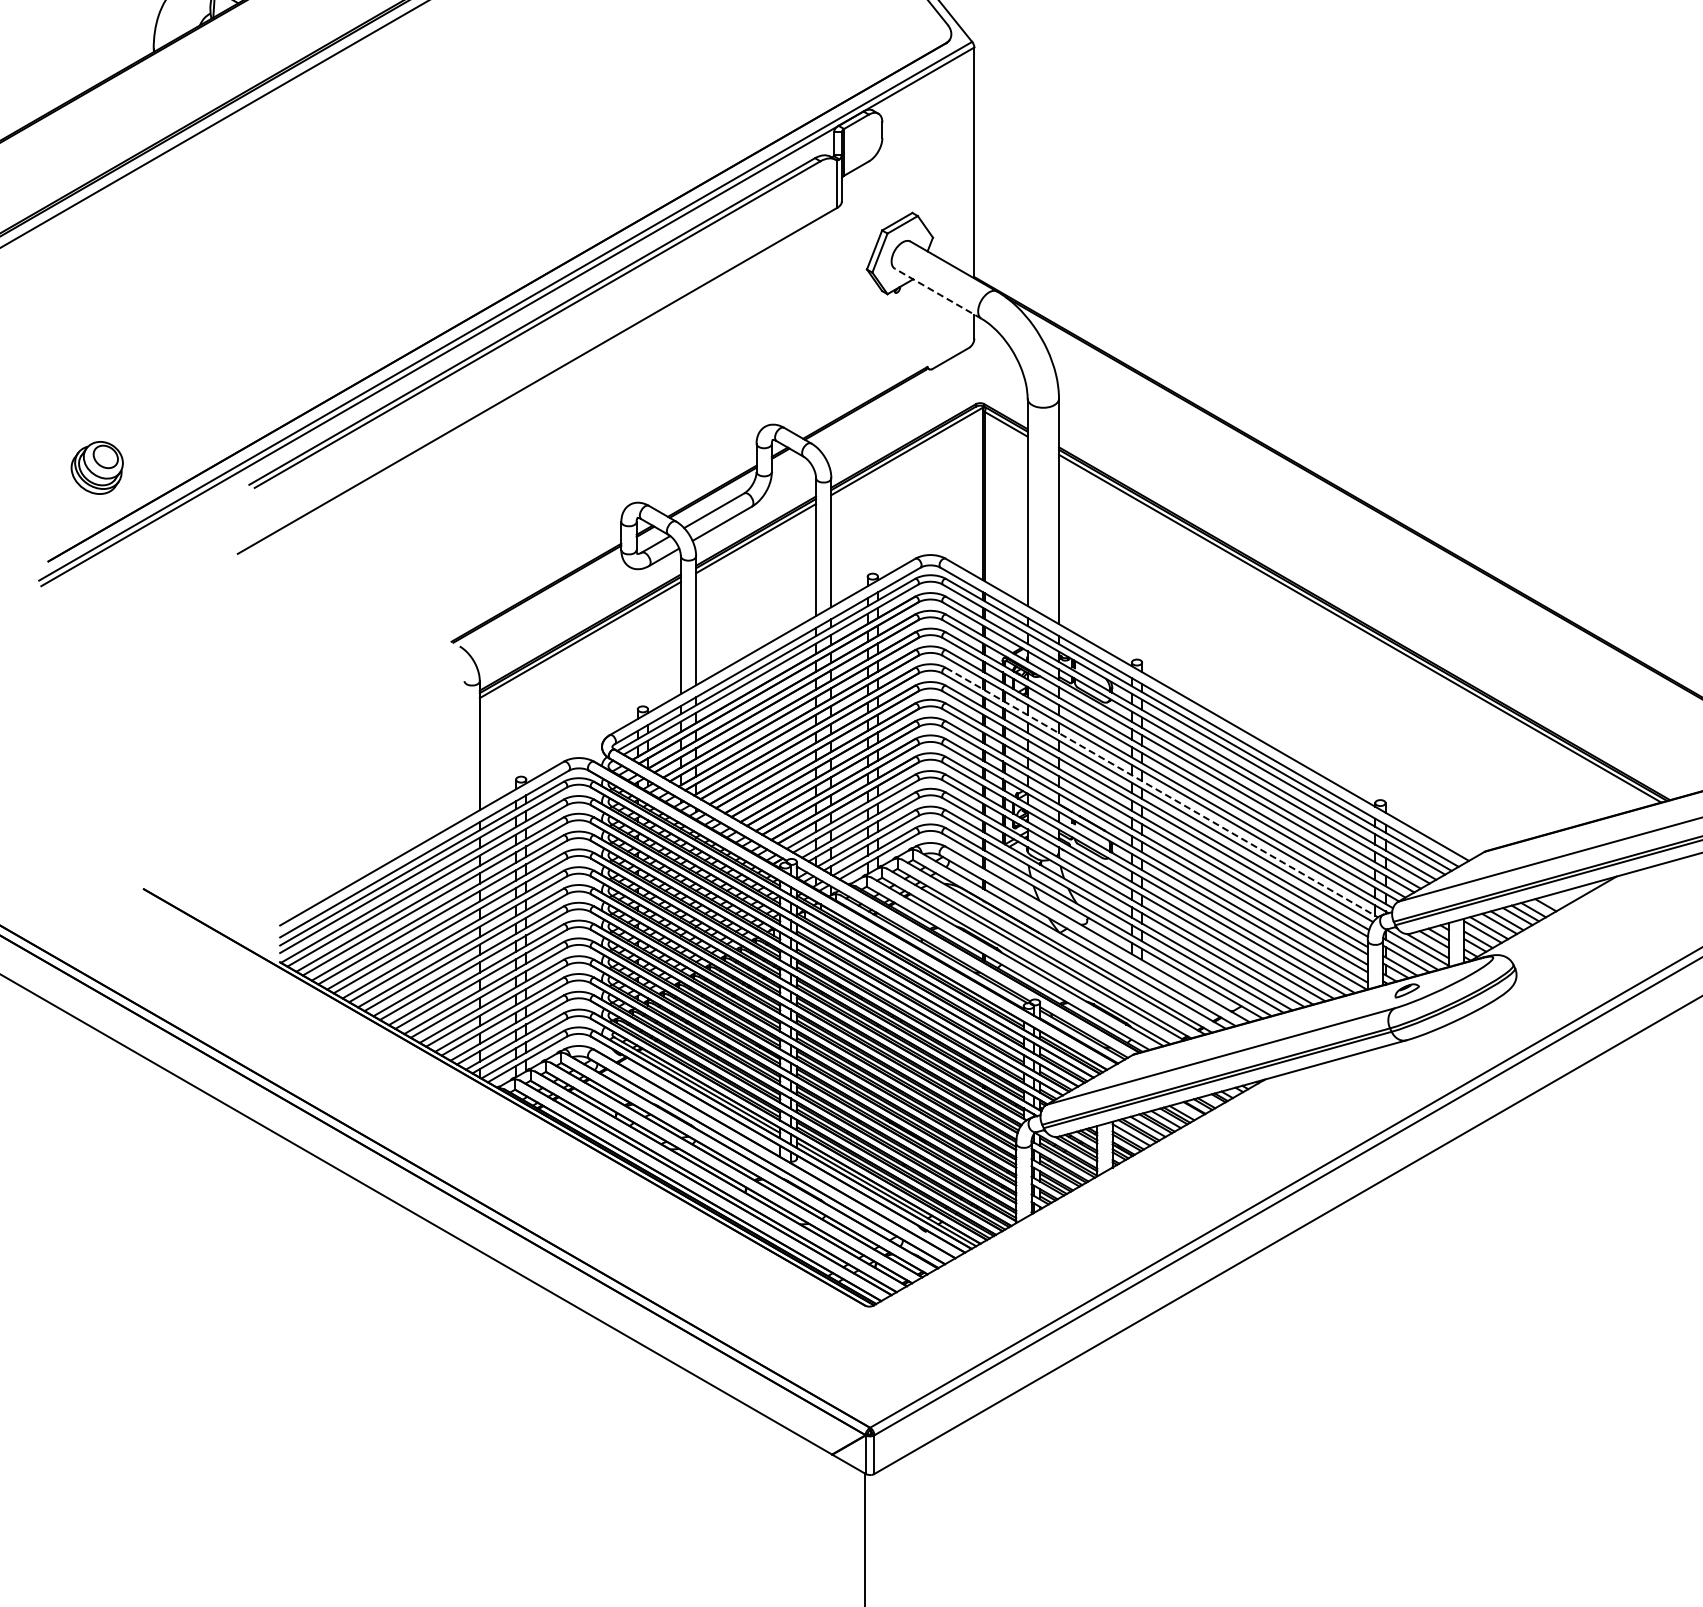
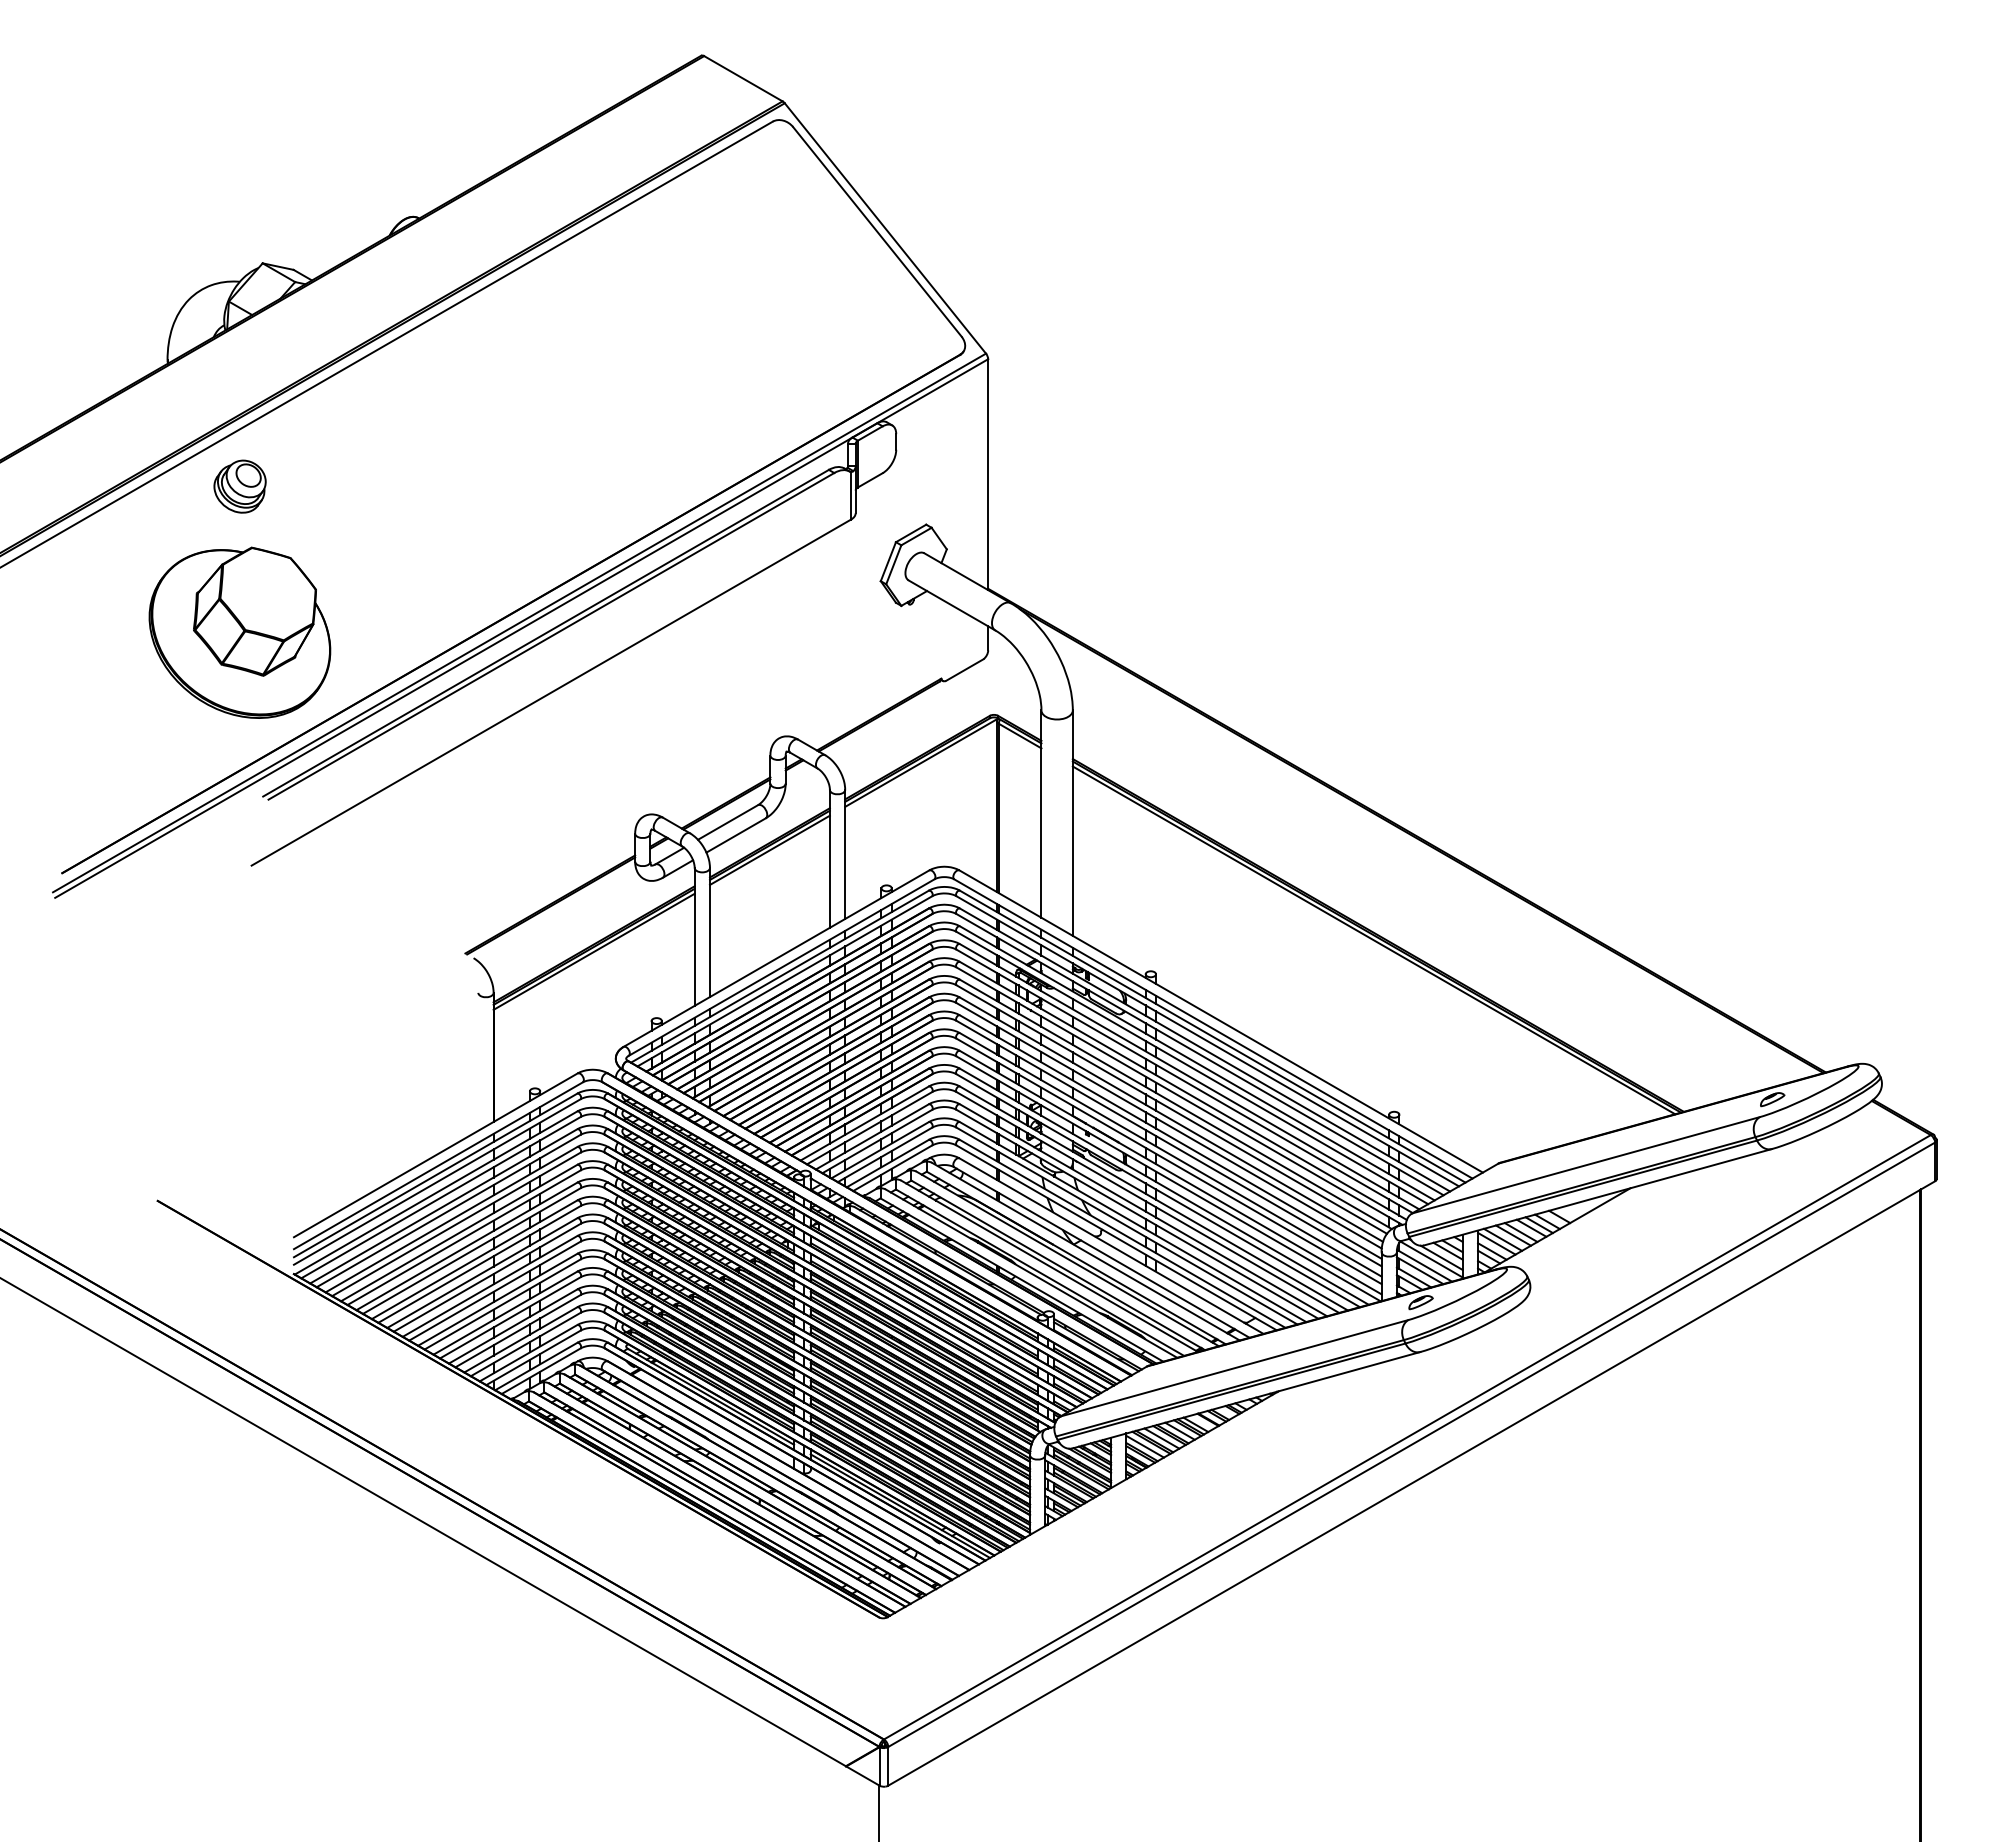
line: (937, 293) -> (951, 605), dashed -> solid
part: (225, 320) -> (239, 632), added
part: (96, 467) -> (239, 486), moved
line: (1162, 792) -> (1176, 1104), dashed -> solid

